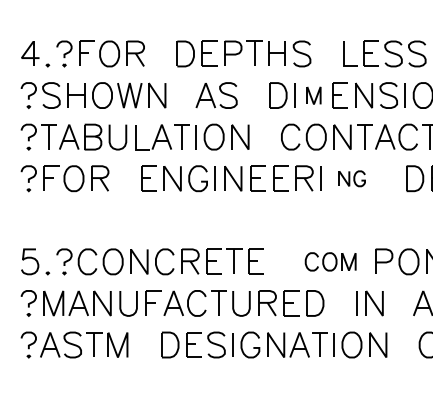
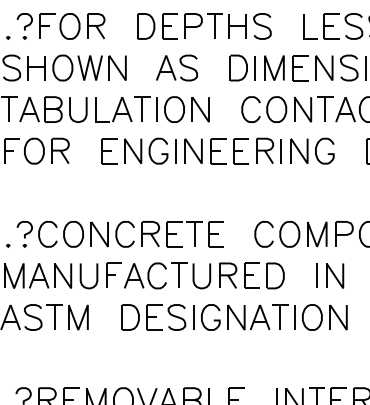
part: (313, 95) -> (273, 67), size x1.43
part: (352, 178) -> (312, 150), size x1.67
part: (330, 261) -> (290, 233), size x1.43

